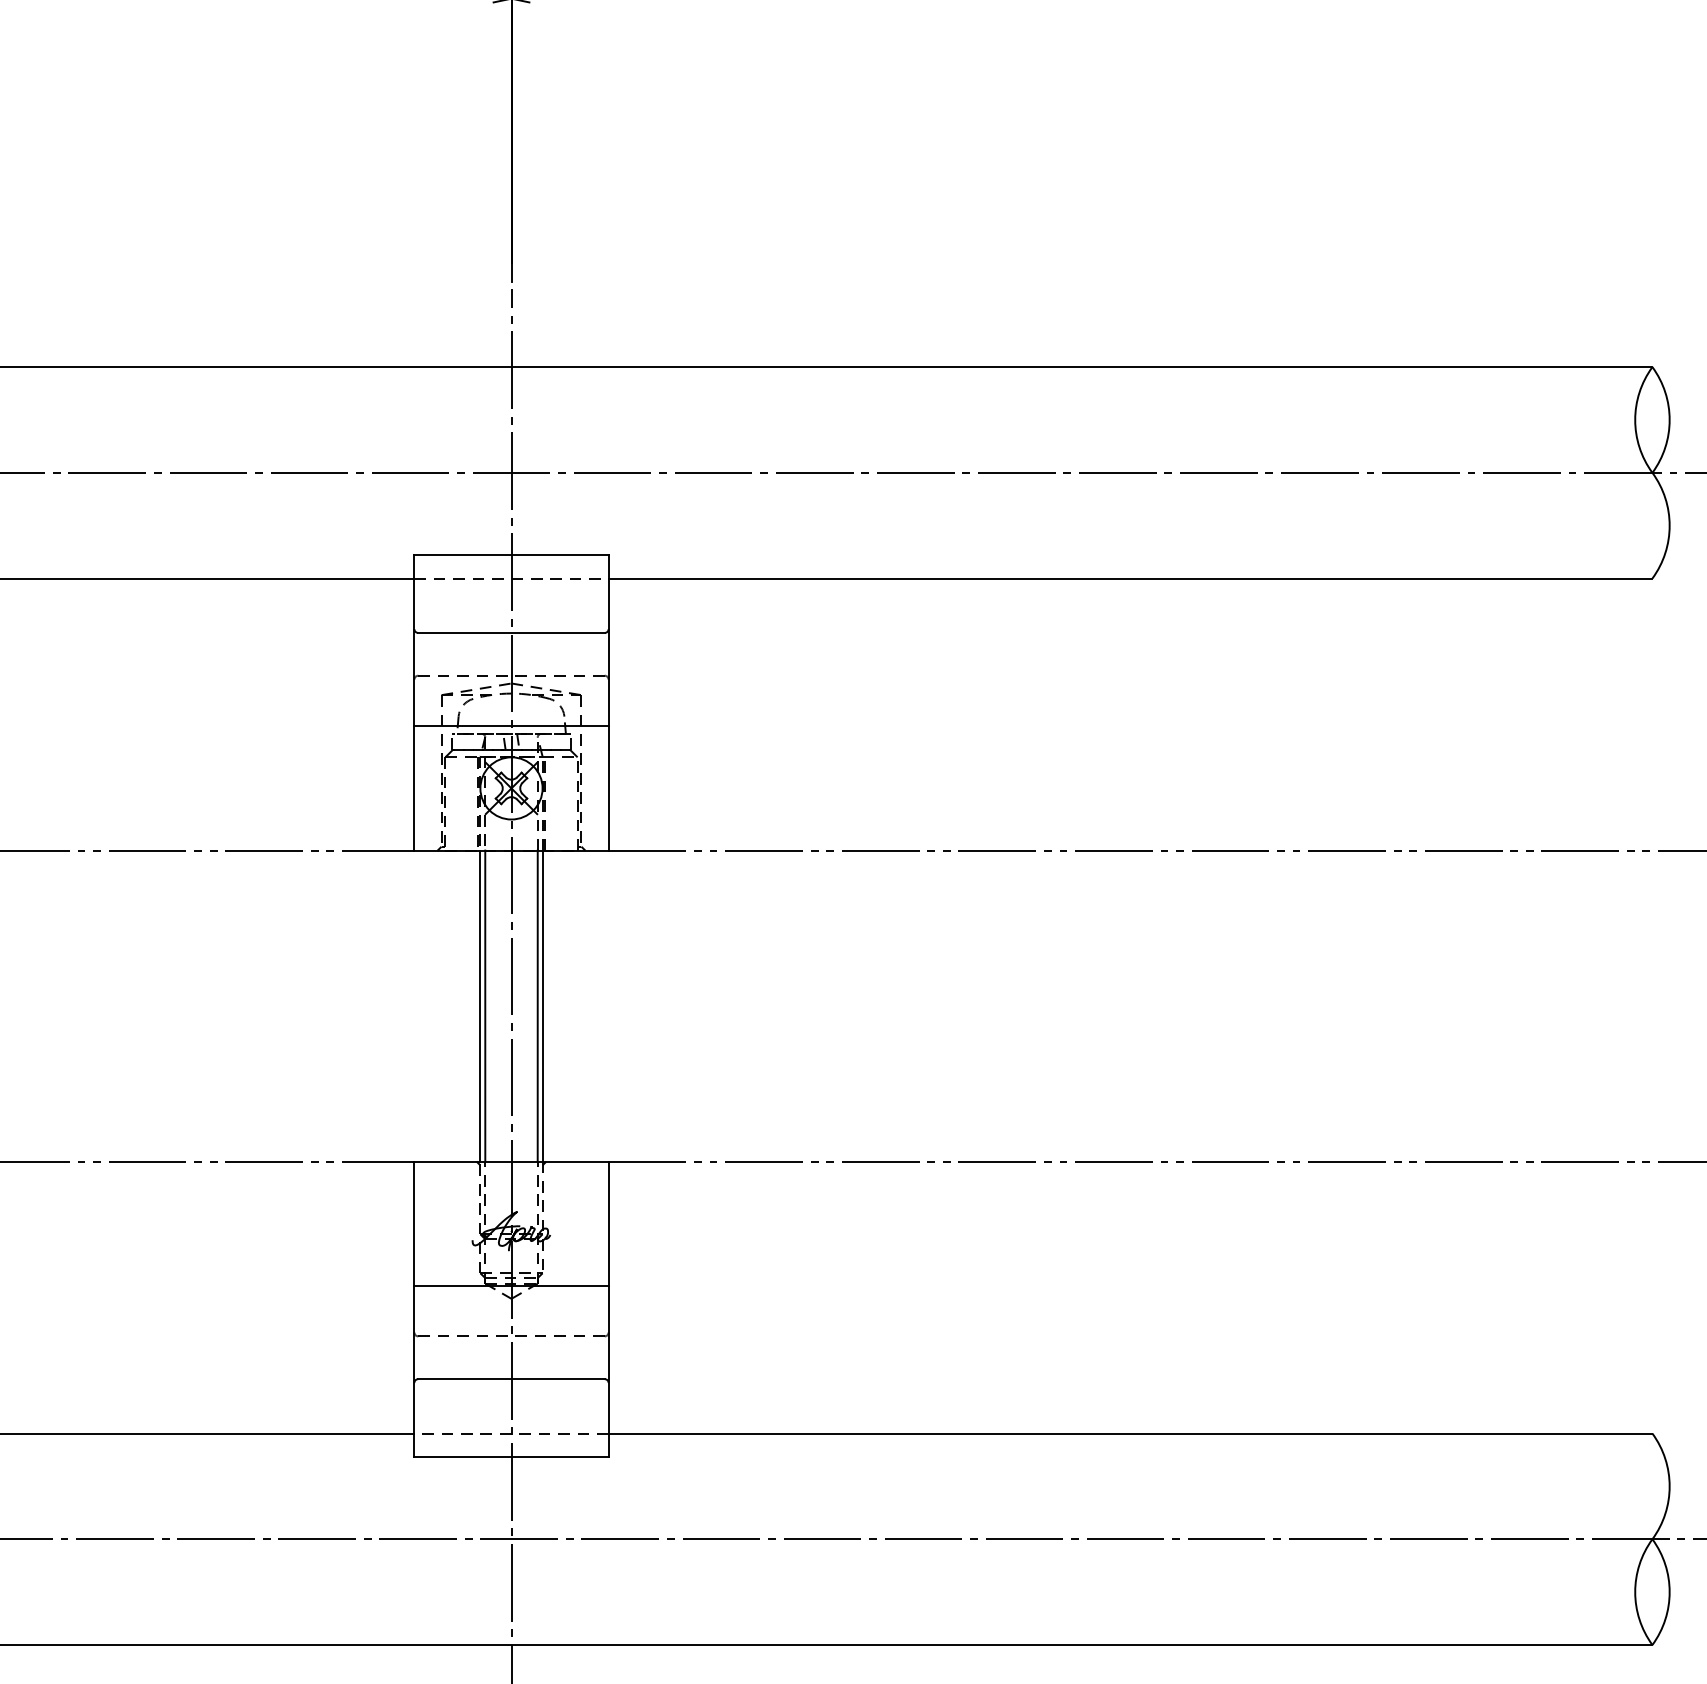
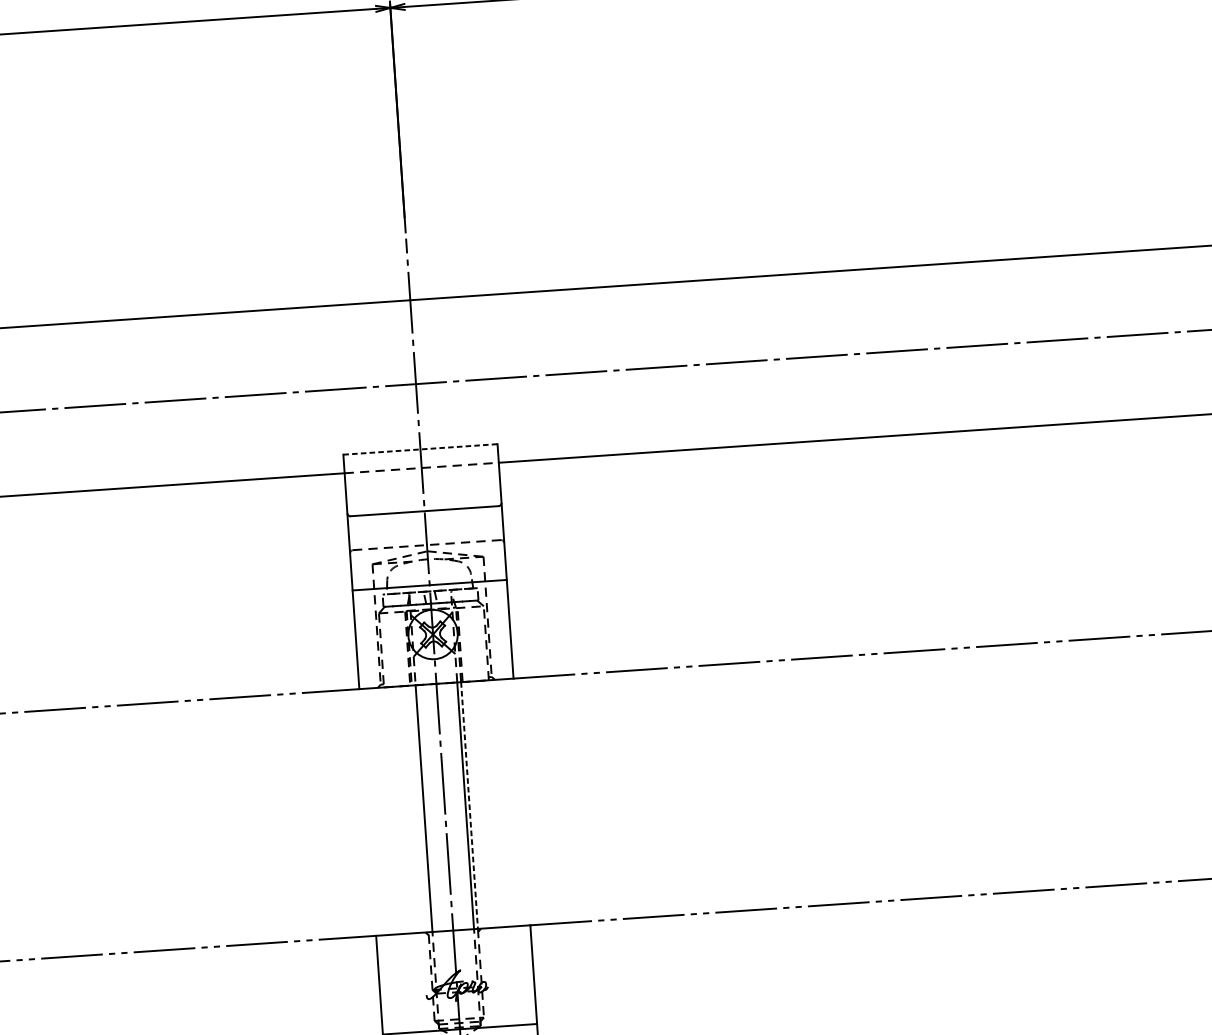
line: (512, 555) -> (421, 449), solid -> dashed
line: (480, 1005) -> (420, 808), removed
line: (542, 1006) -> (469, 805), solid -> dashed

